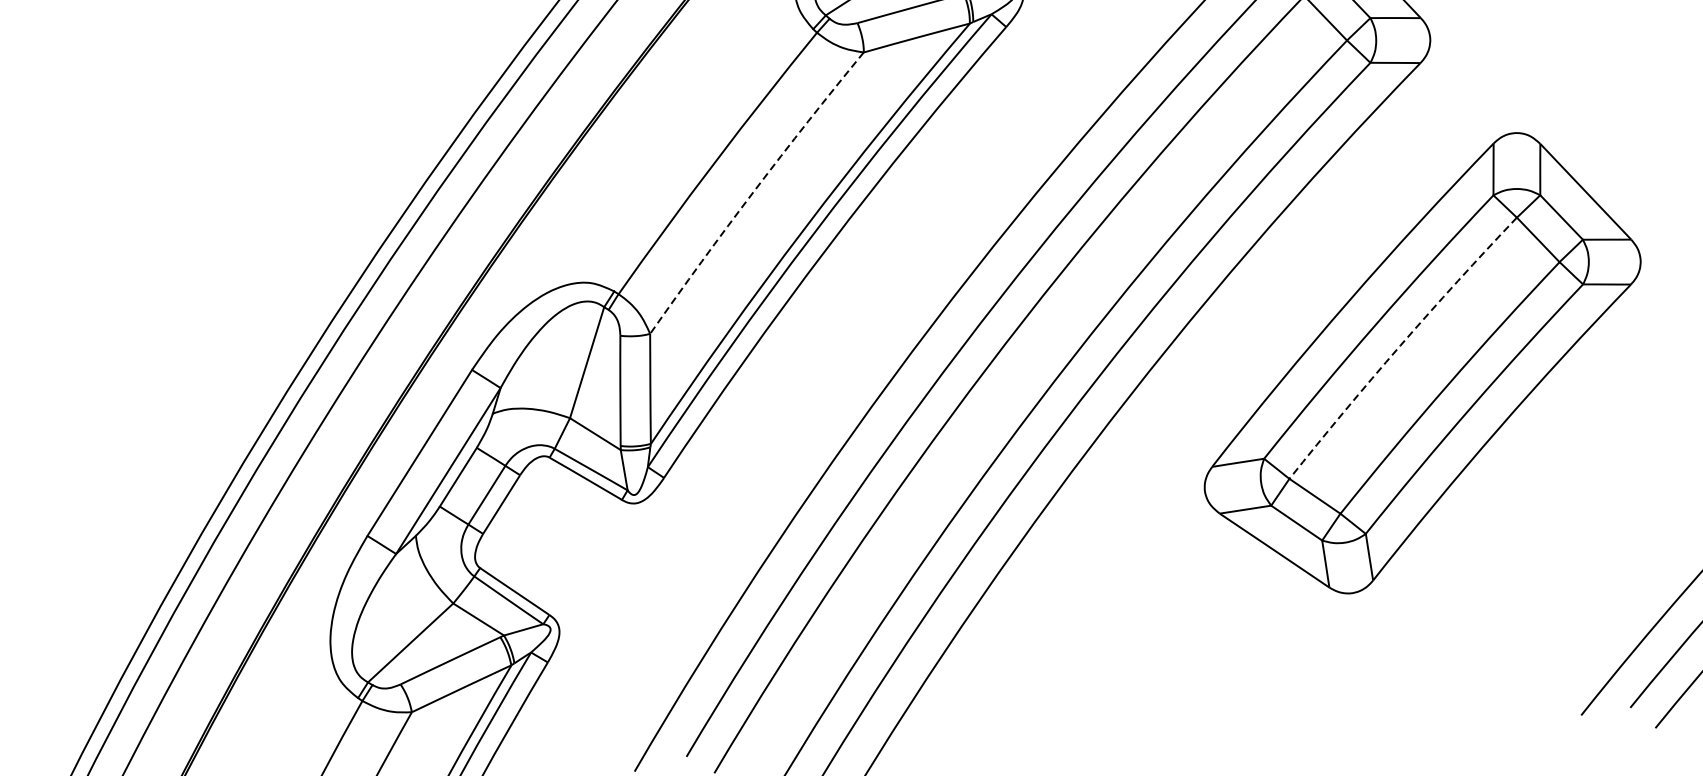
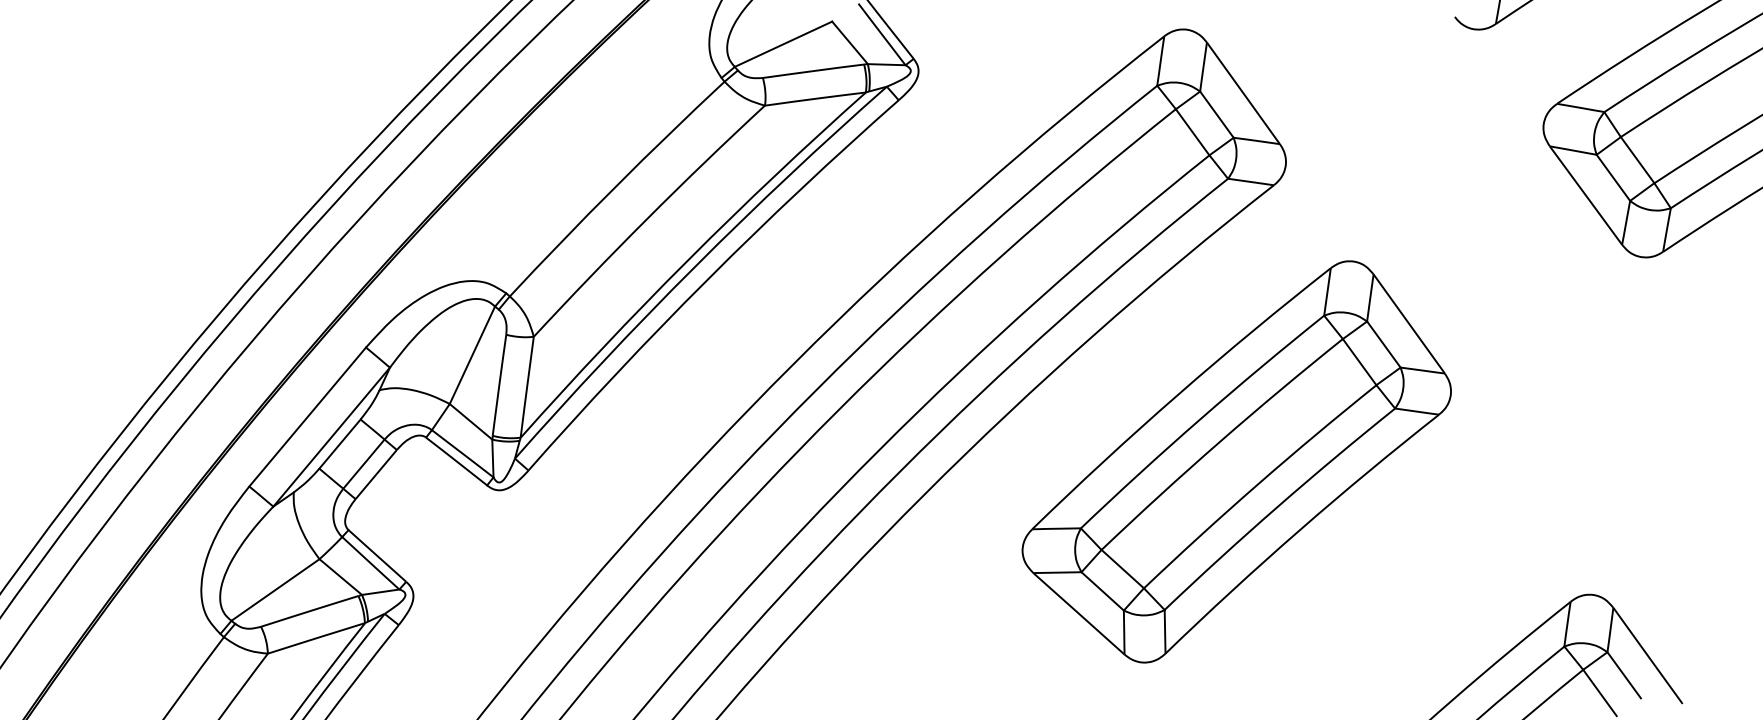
arc: (754, 190) -> (647, 218), dashed -> solid
arc: (1399, 345) -> (1219, 441), dashed -> solid

